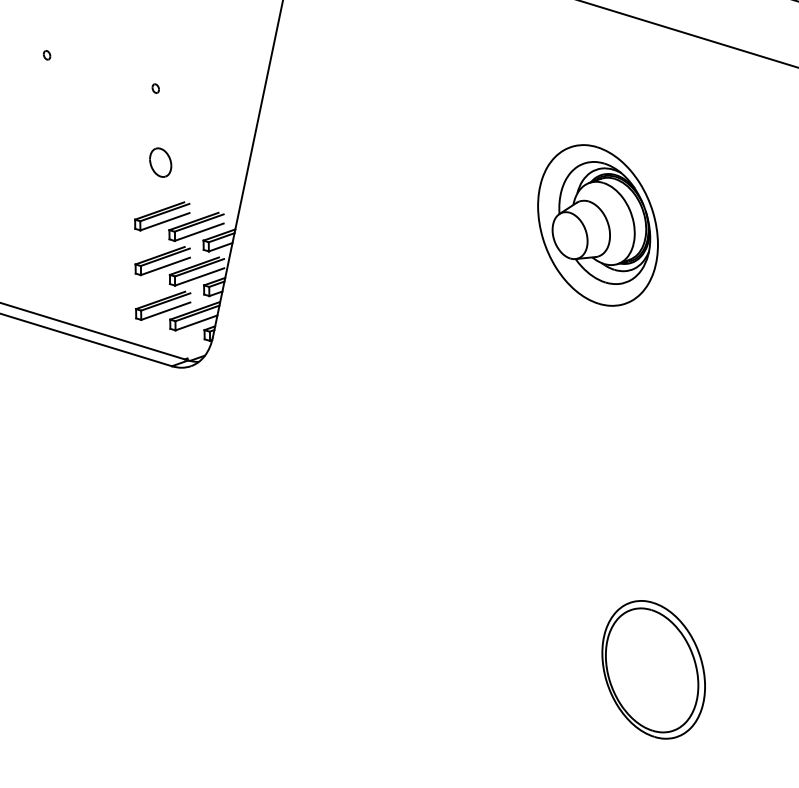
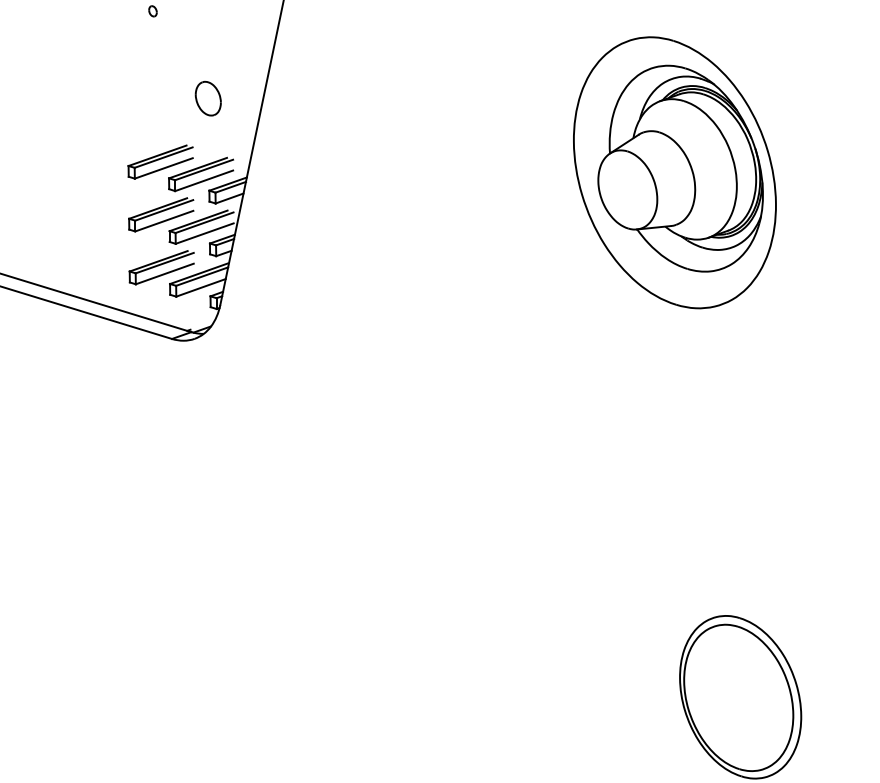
part: (160, 162) -> (208, 98), moved
part: (597, 225) -> (674, 172), size x1.43

